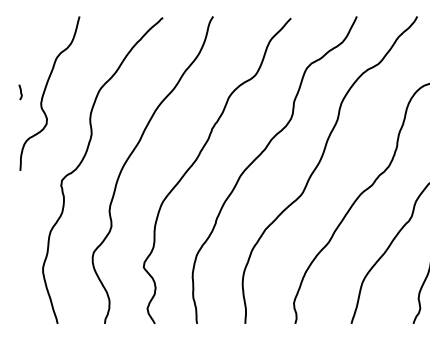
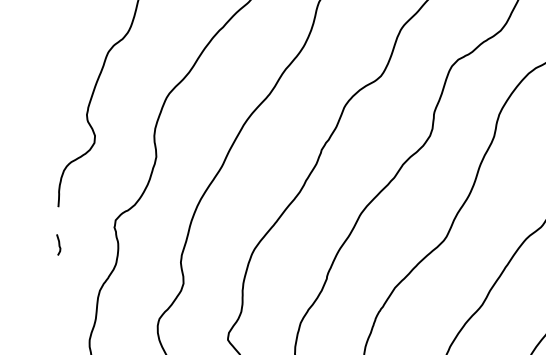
curve: (20, 92) -> (58, 245), moved

